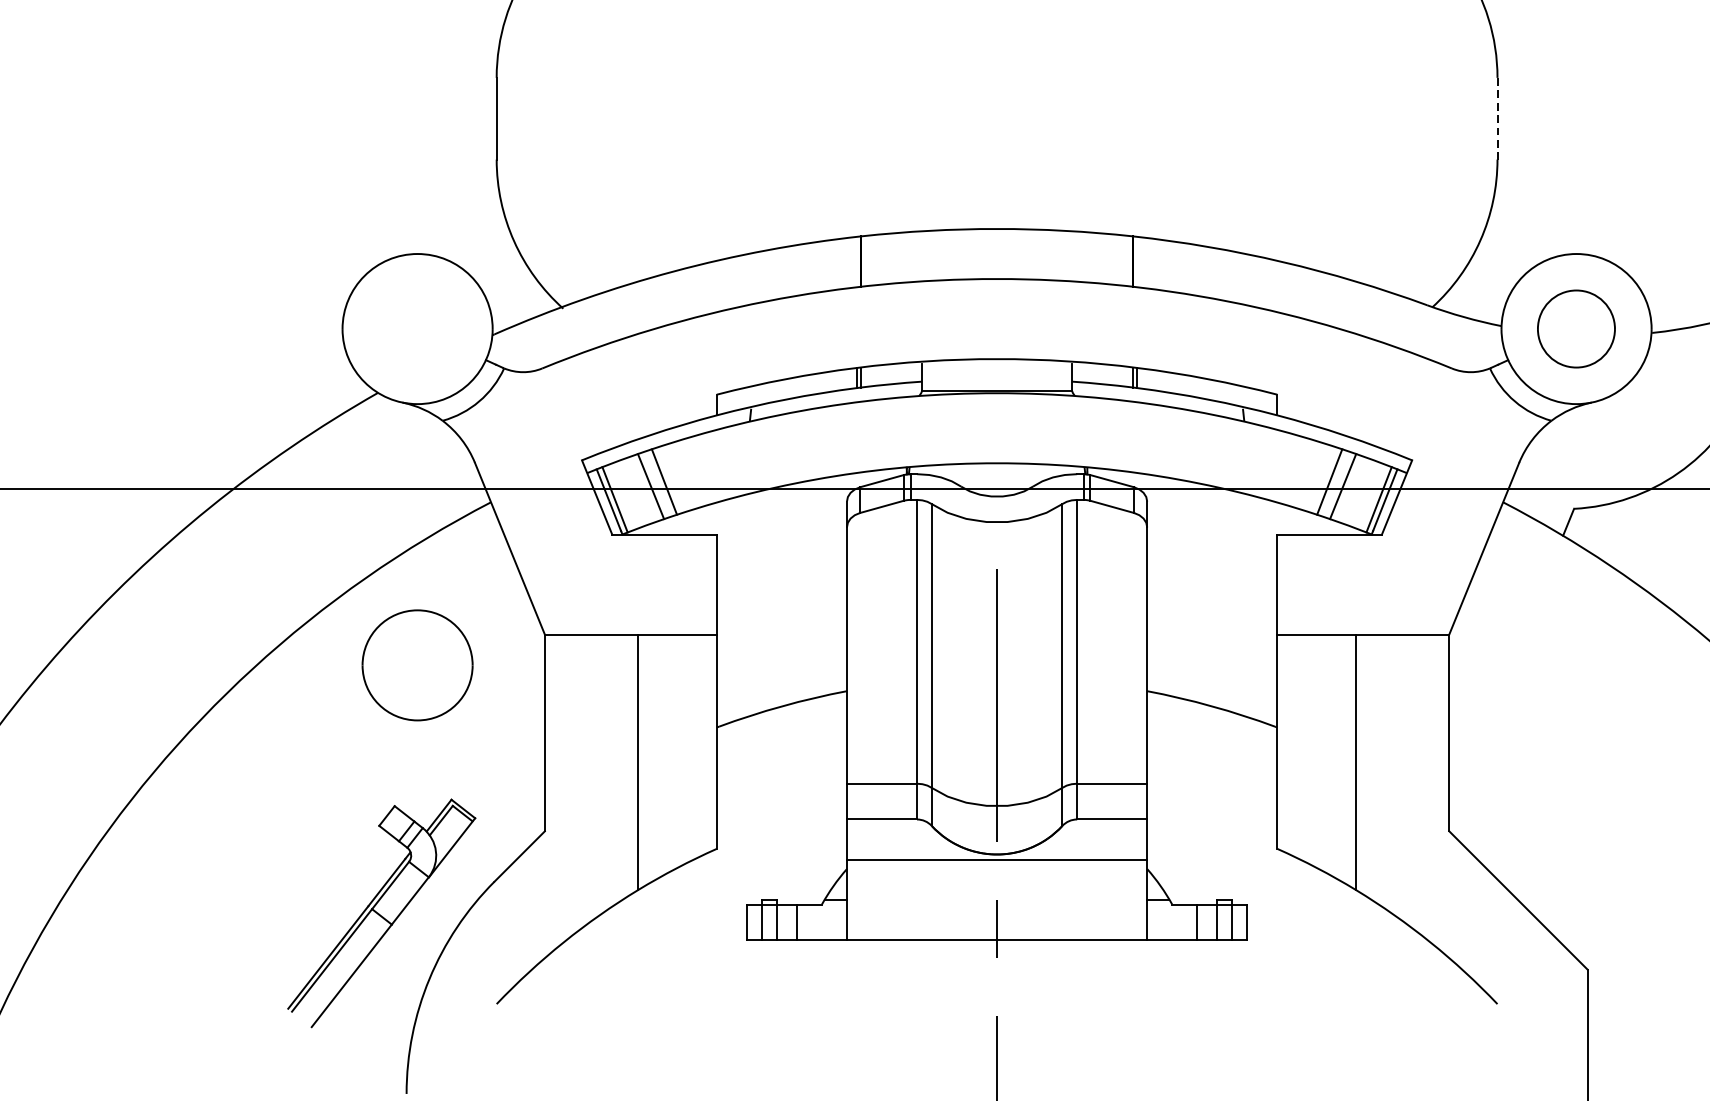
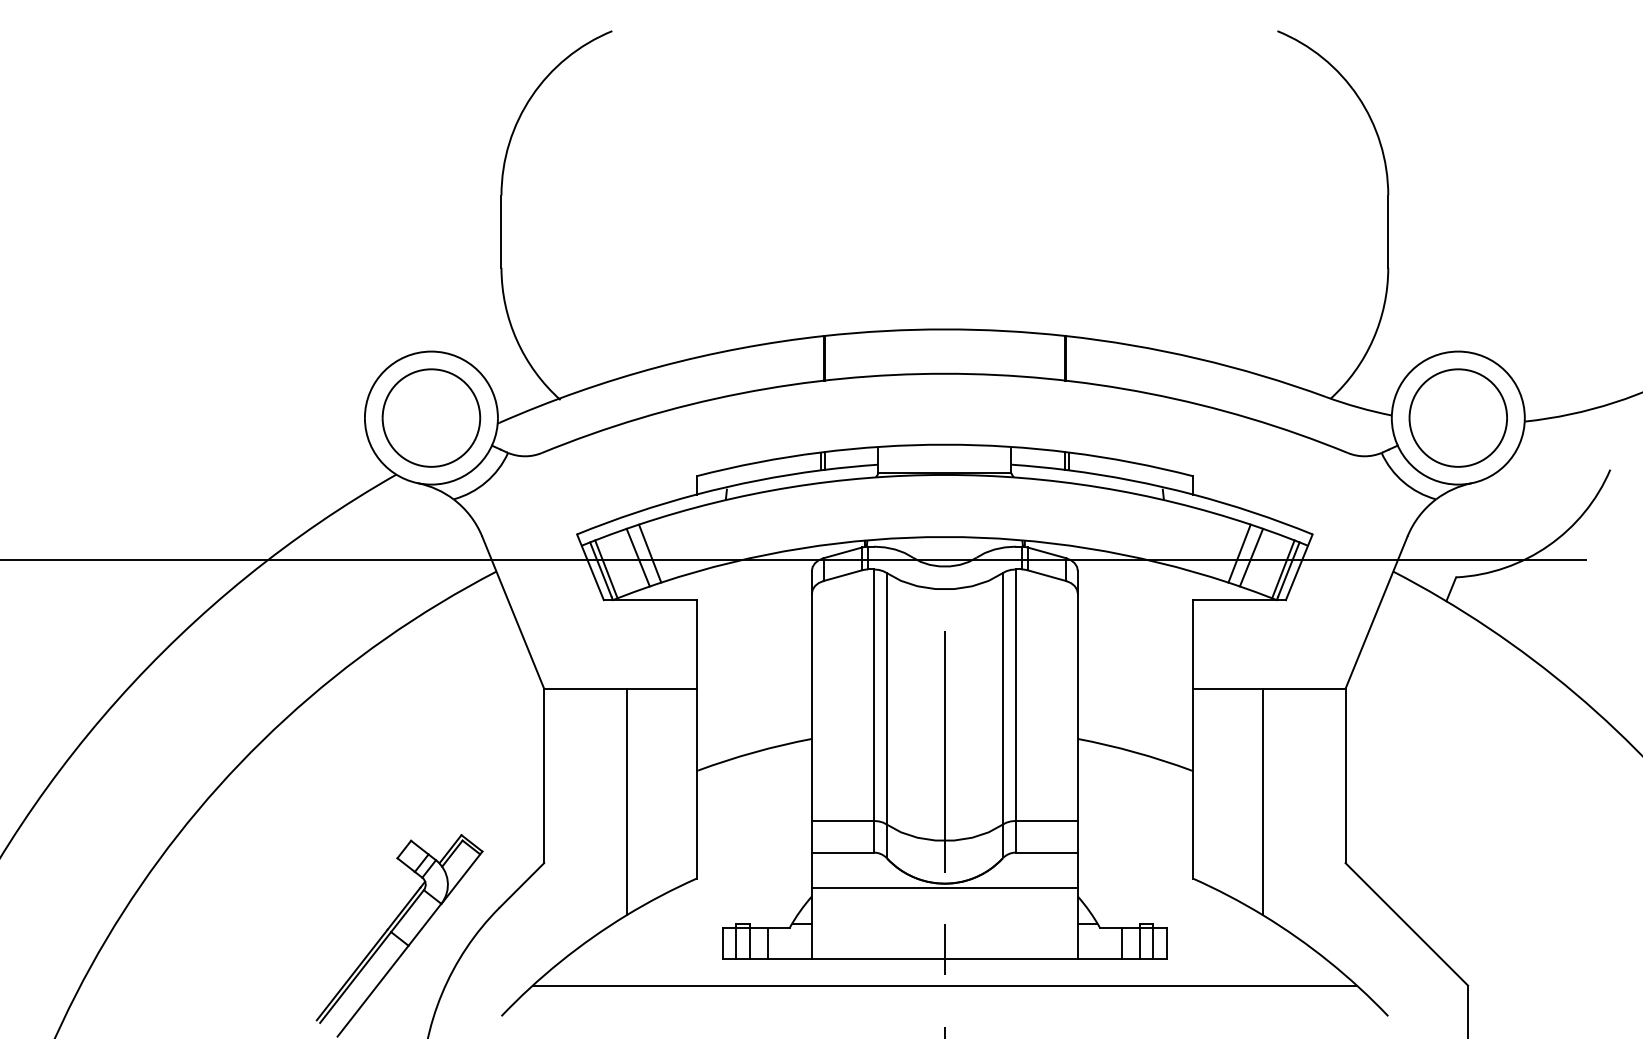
line: (1497, 119) -> (1388, 232), dashed -> solid
part: (1575, 328) -> (1457, 417), size x1.43
part: (417, 664) -> (431, 417), moved
line: (996, 969) -> (944, 985), added

